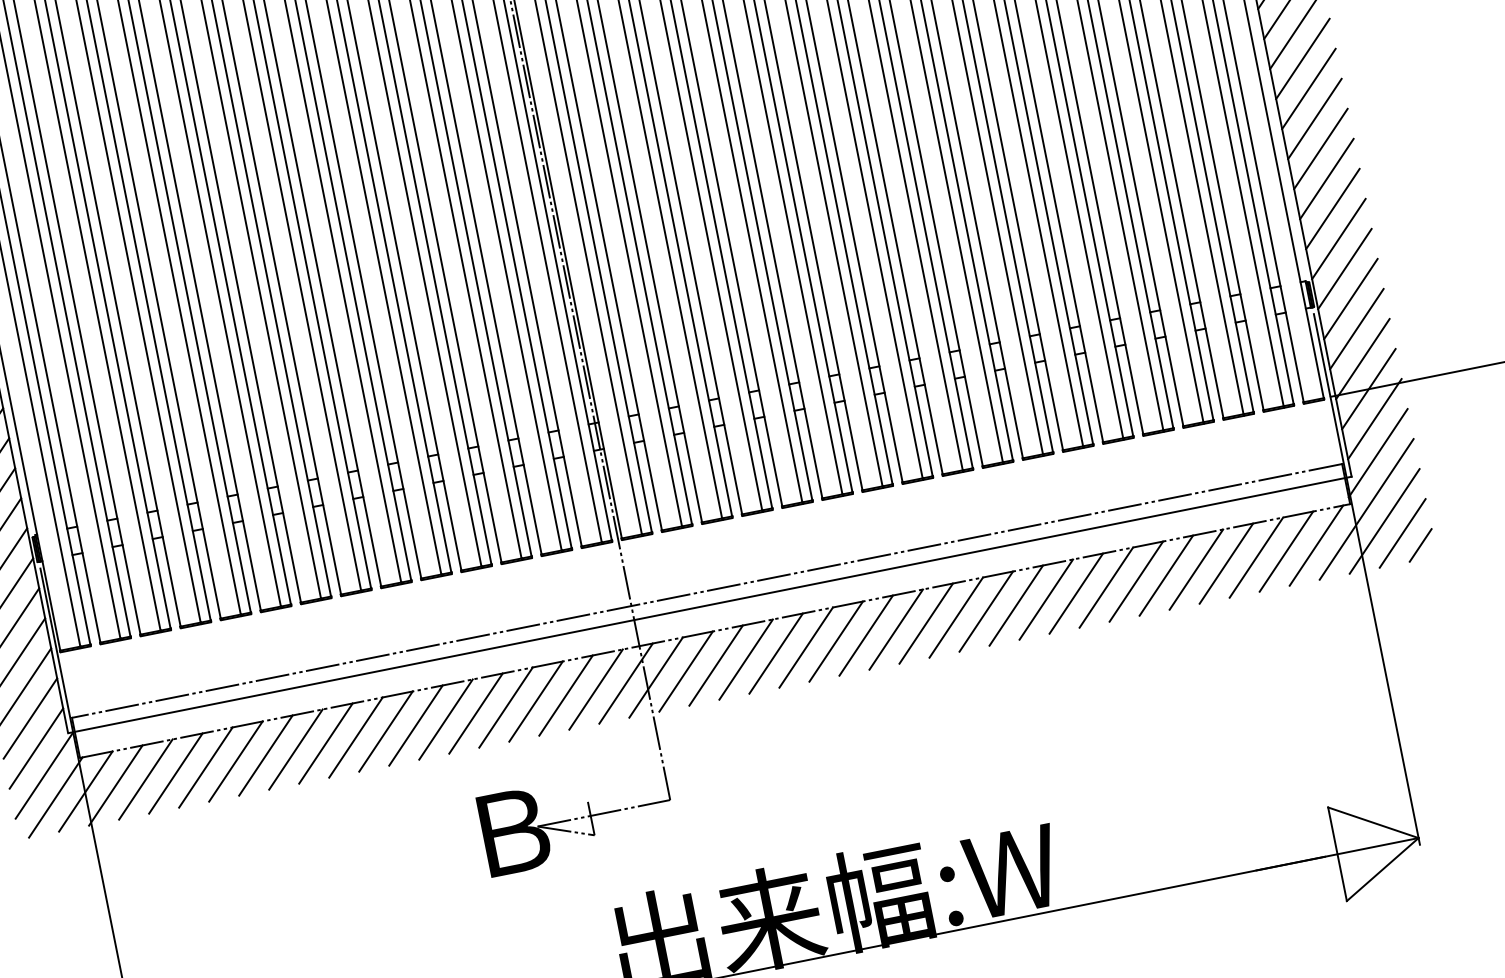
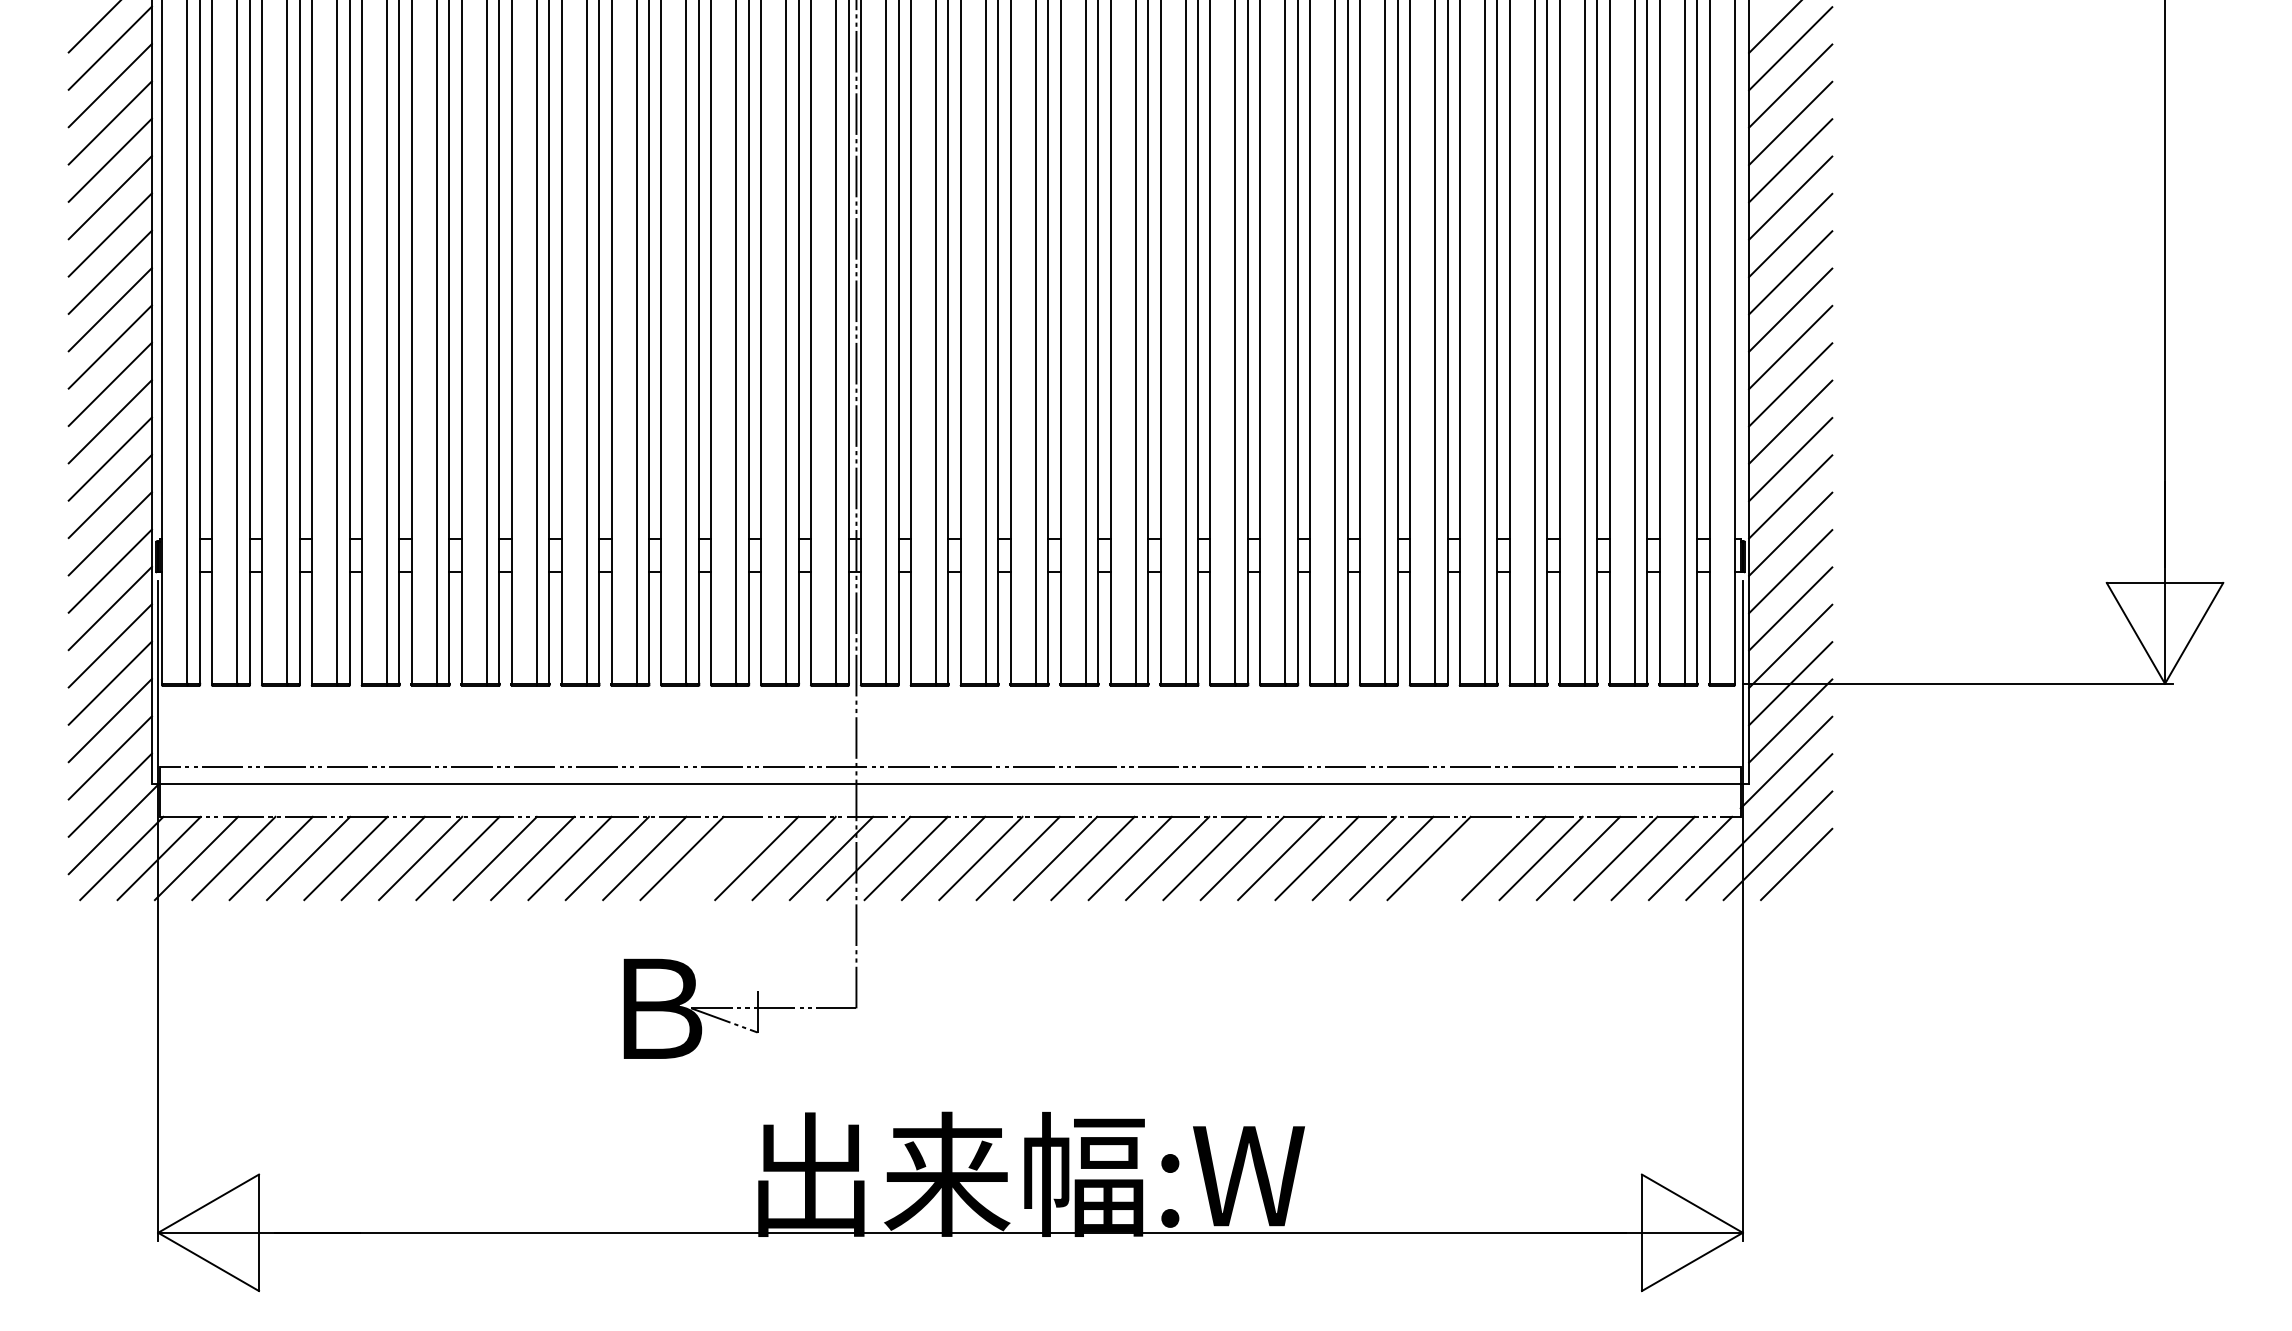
line: (1420, 545) -> (1815, 883), removed
line: (1136, 581) -> (1466, 858), removed
line: (536, 701) -> (719, 858), removed

